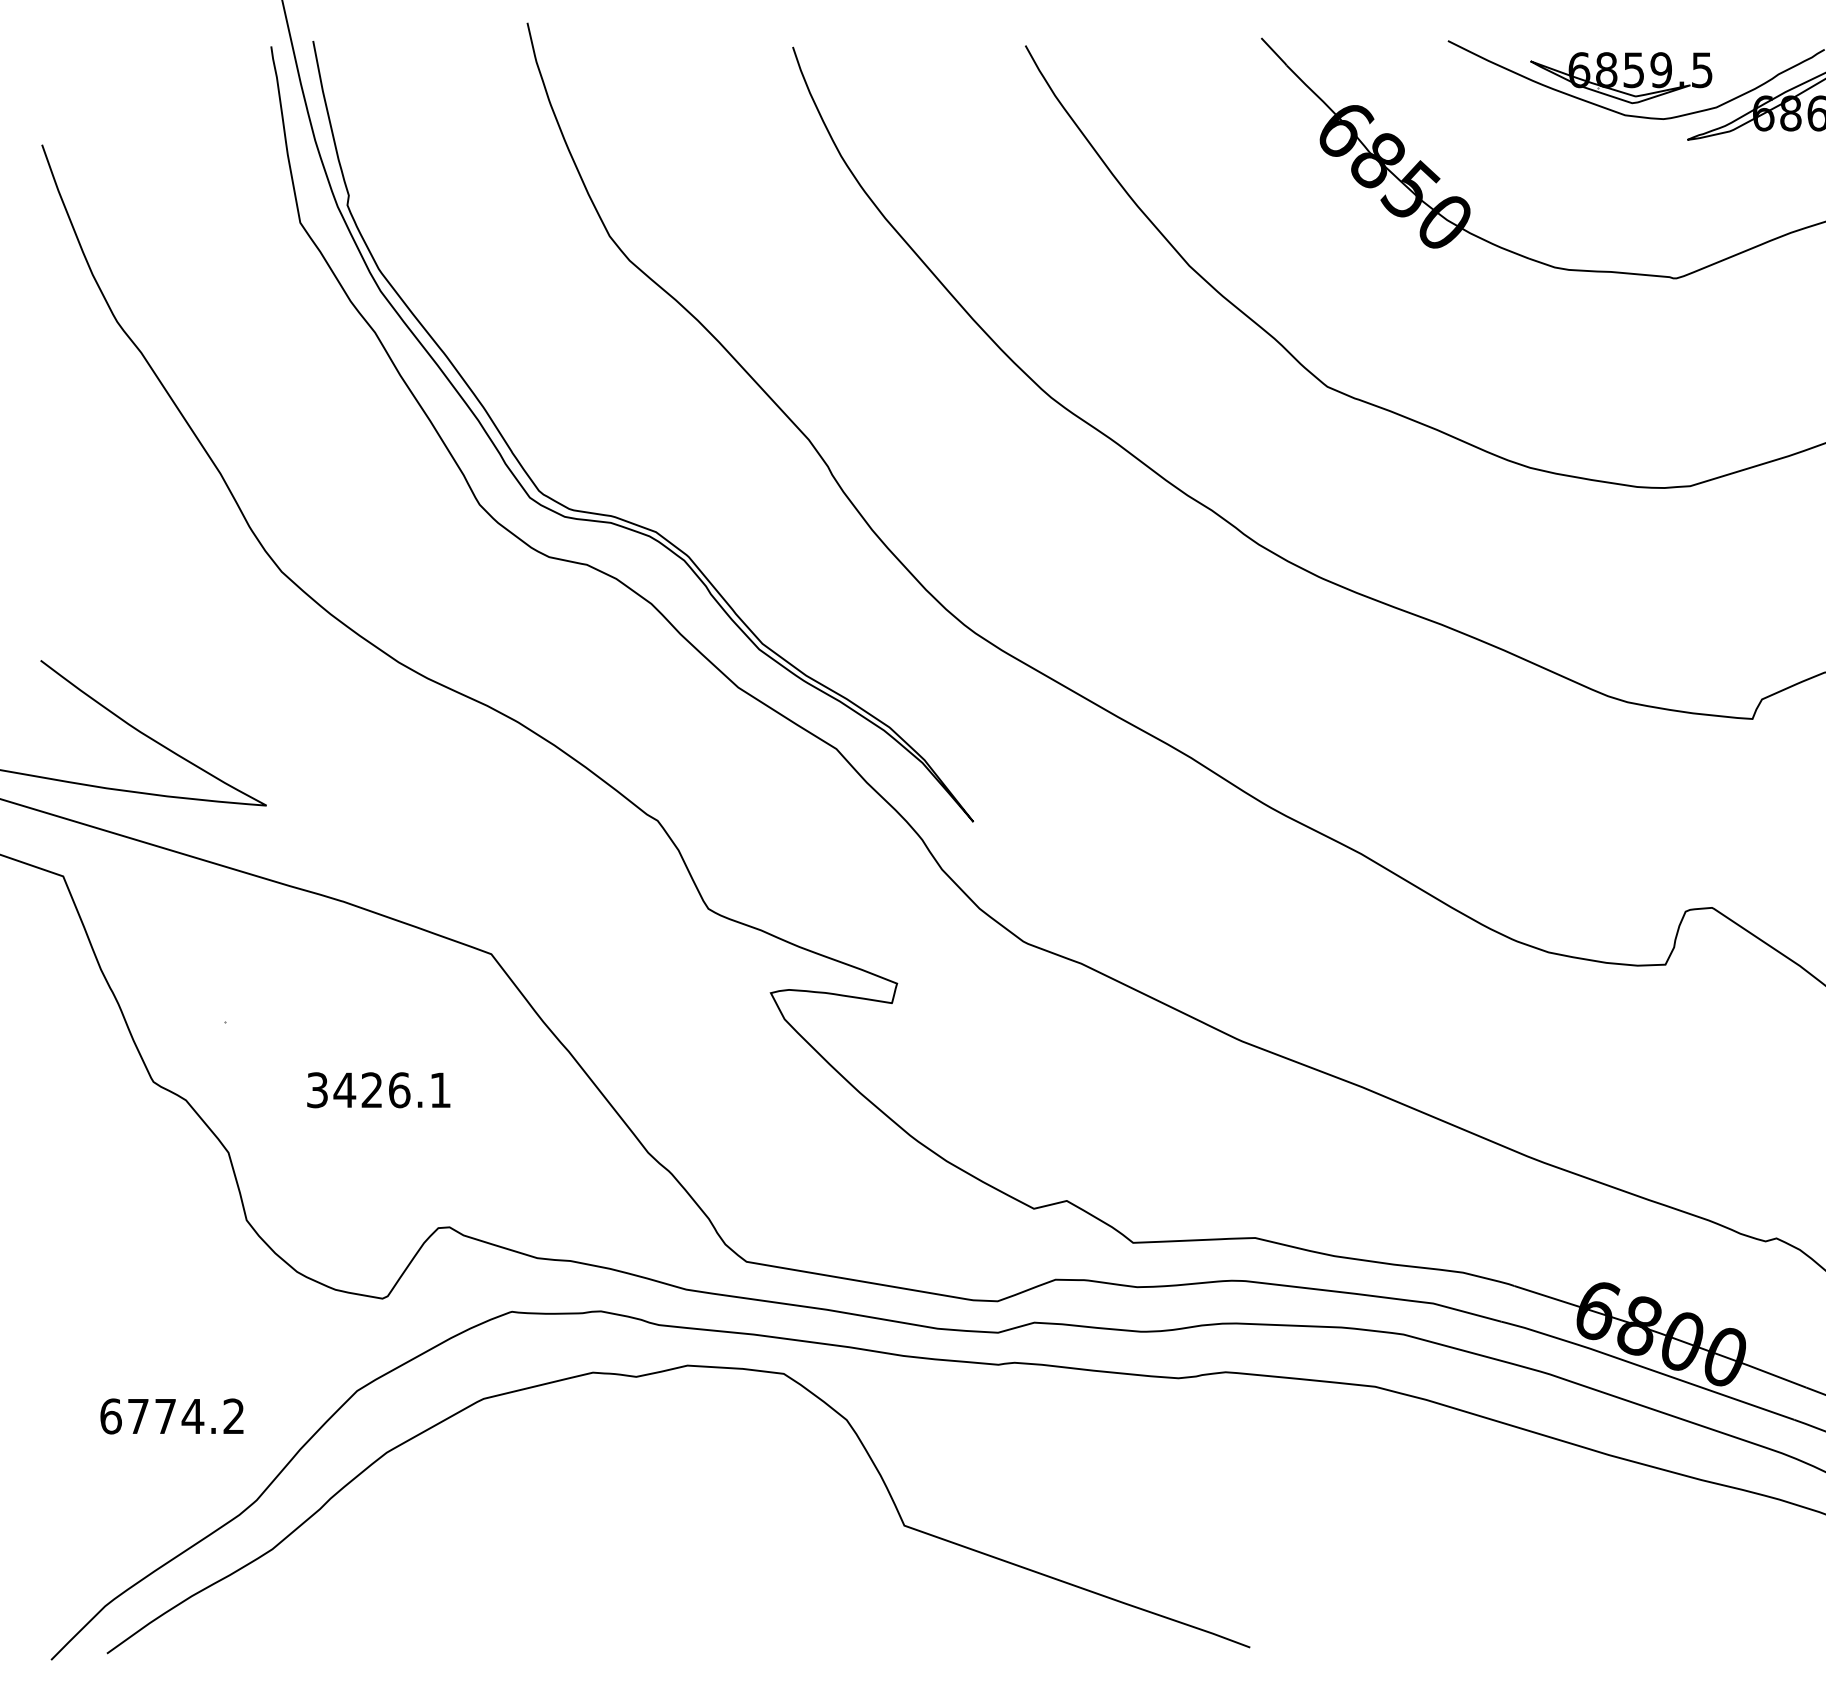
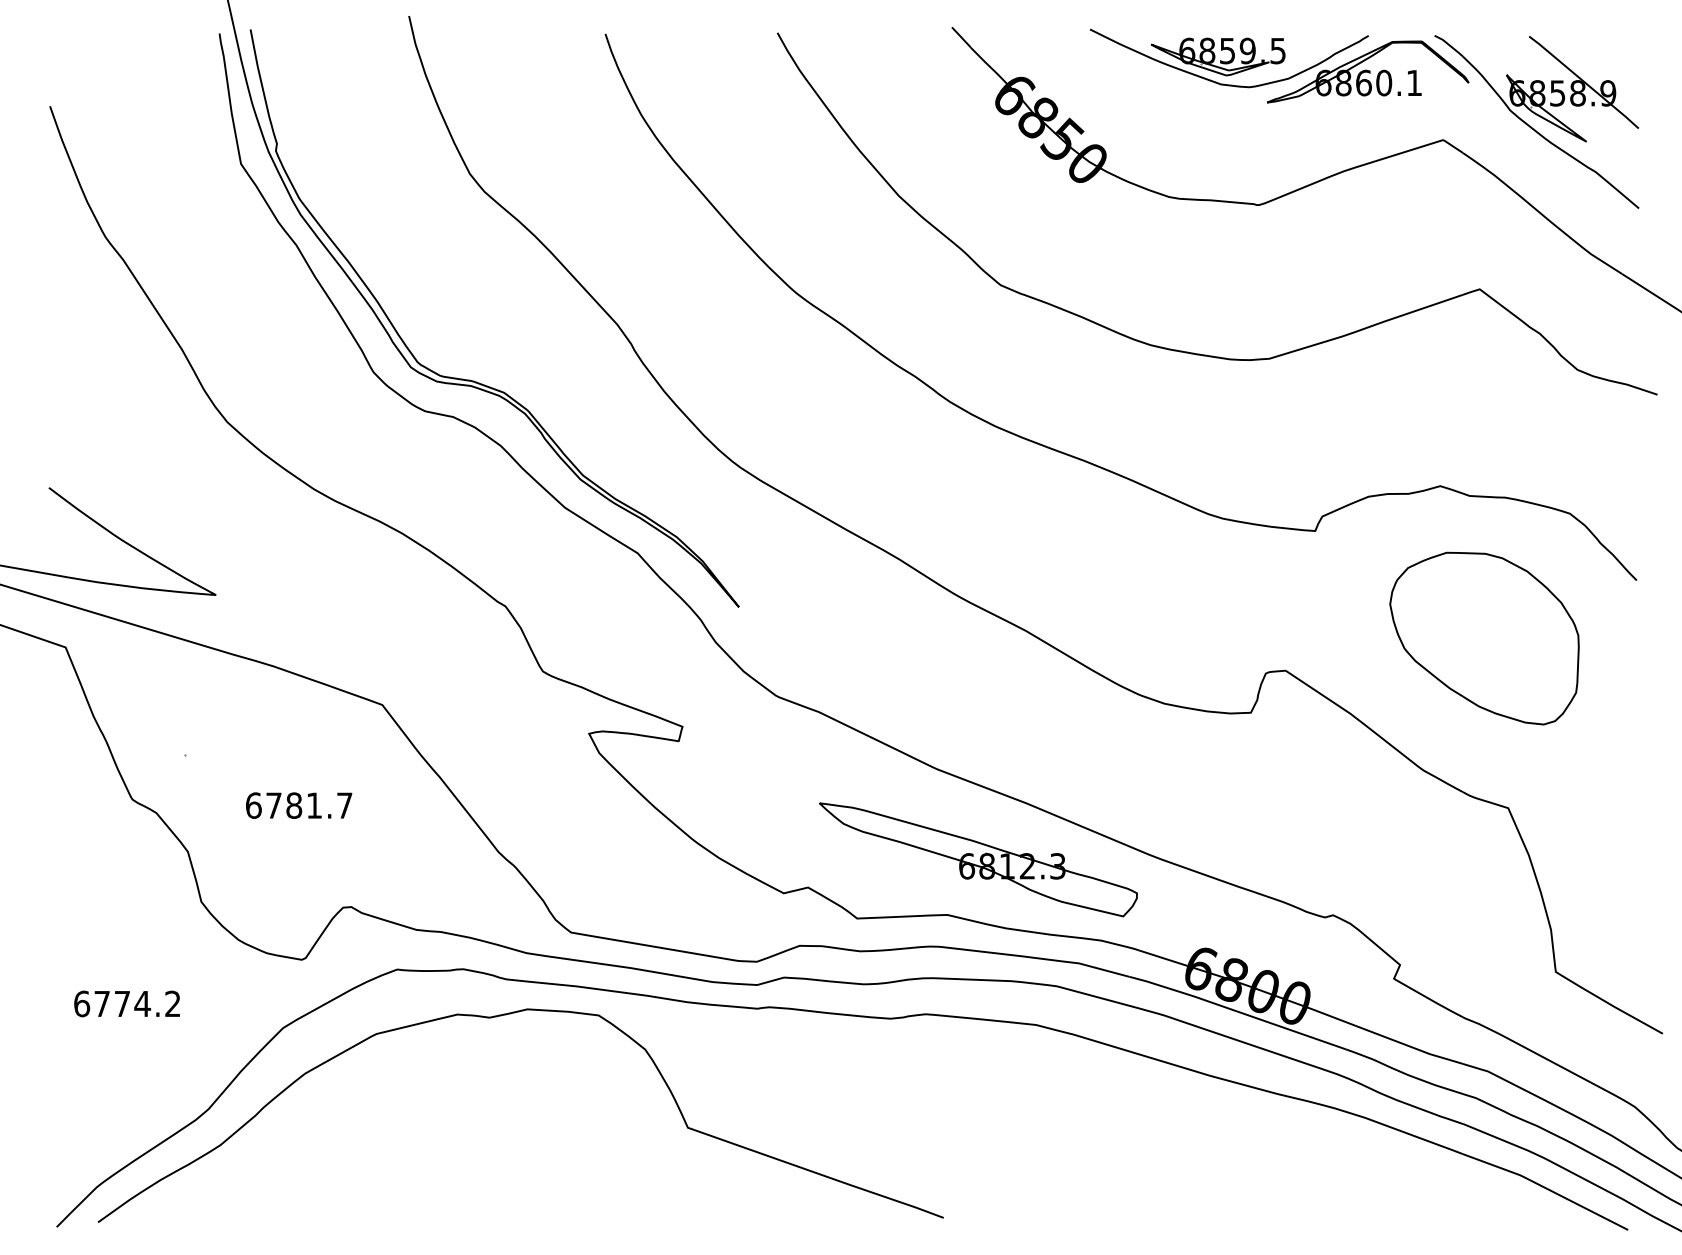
text: (379, 1090) -> (299, 805), 3426.1 -> 6781.7
part: (1297, 1163) -> (978, 859), added
text: (171, 1415) -> (126, 1003), moved

